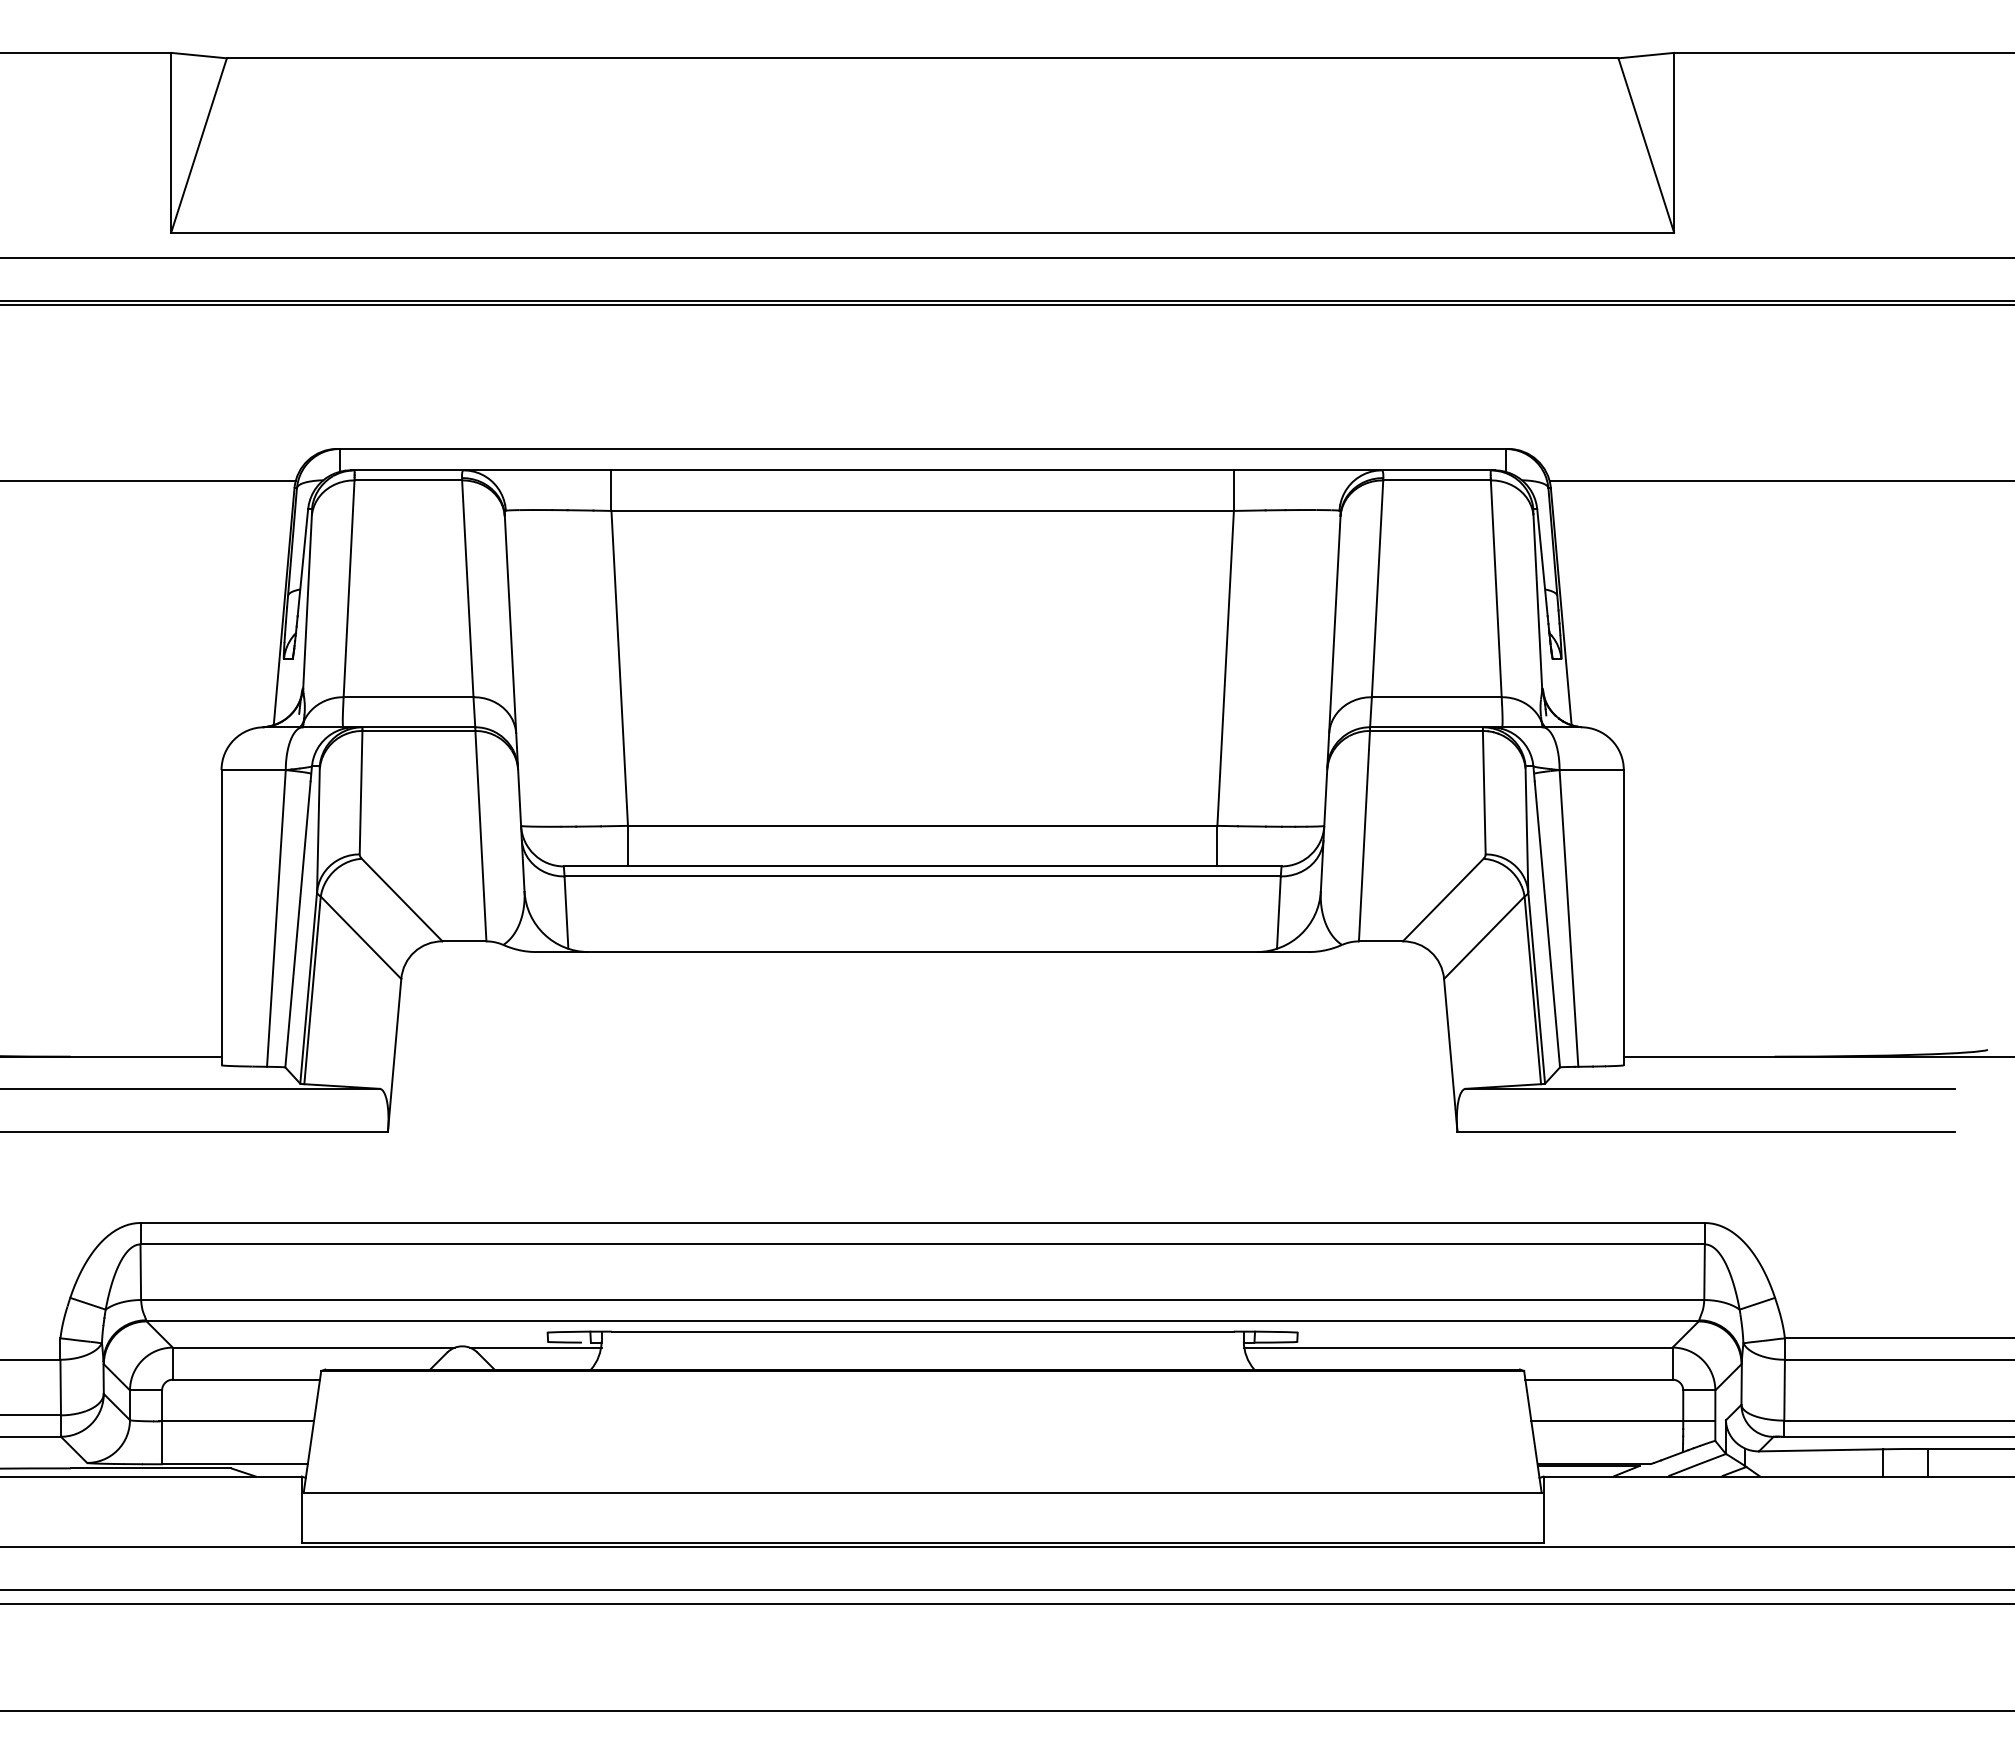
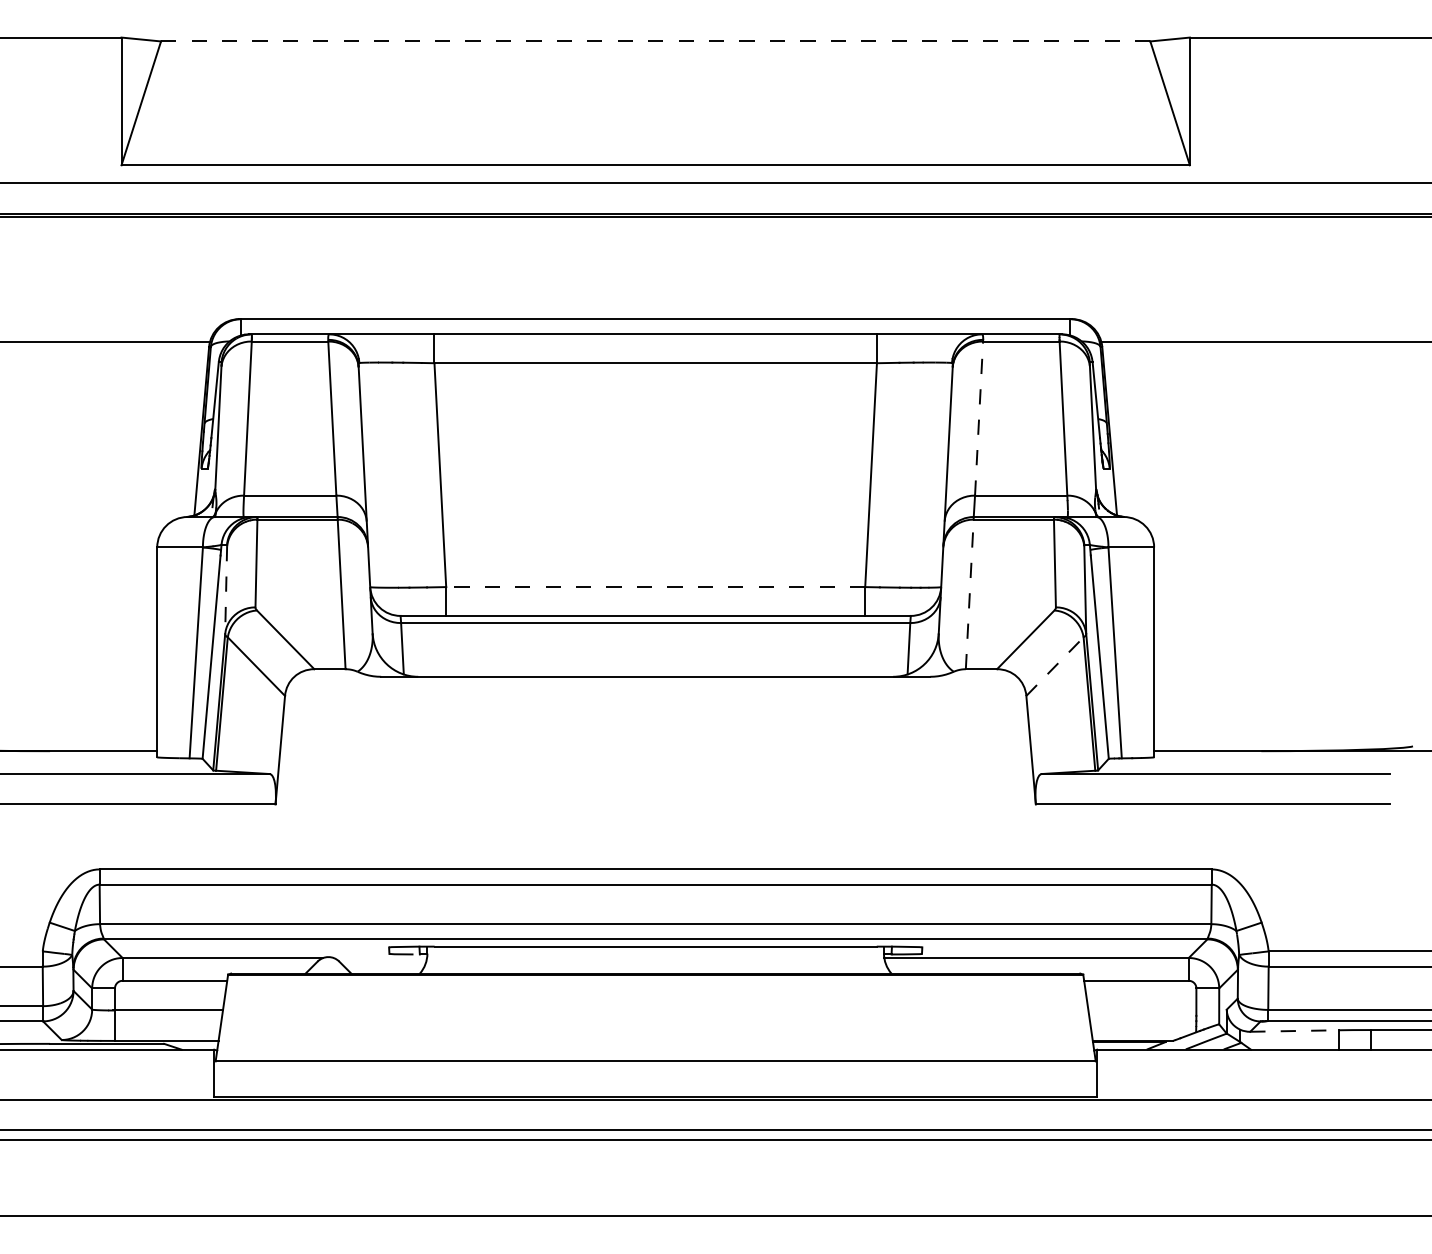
line: (922, 58) -> (655, 41), solid -> dashed
line: (1377, 588) -> (979, 418), solid -> dashed
line: (922, 825) -> (655, 586), solid -> dashed
line: (318, 830) -> (226, 590), solid -> dashed
line: (1364, 835) -> (969, 593), solid -> dashed
line: (1484, 937) -> (1055, 666), solid -> dashed
line: (535, 1347) -> (380, 957), removed
line: (1623, 1421) -> (1153, 1010), removed
line: (1821, 1450) -> (1294, 1031), solid -> dashed

